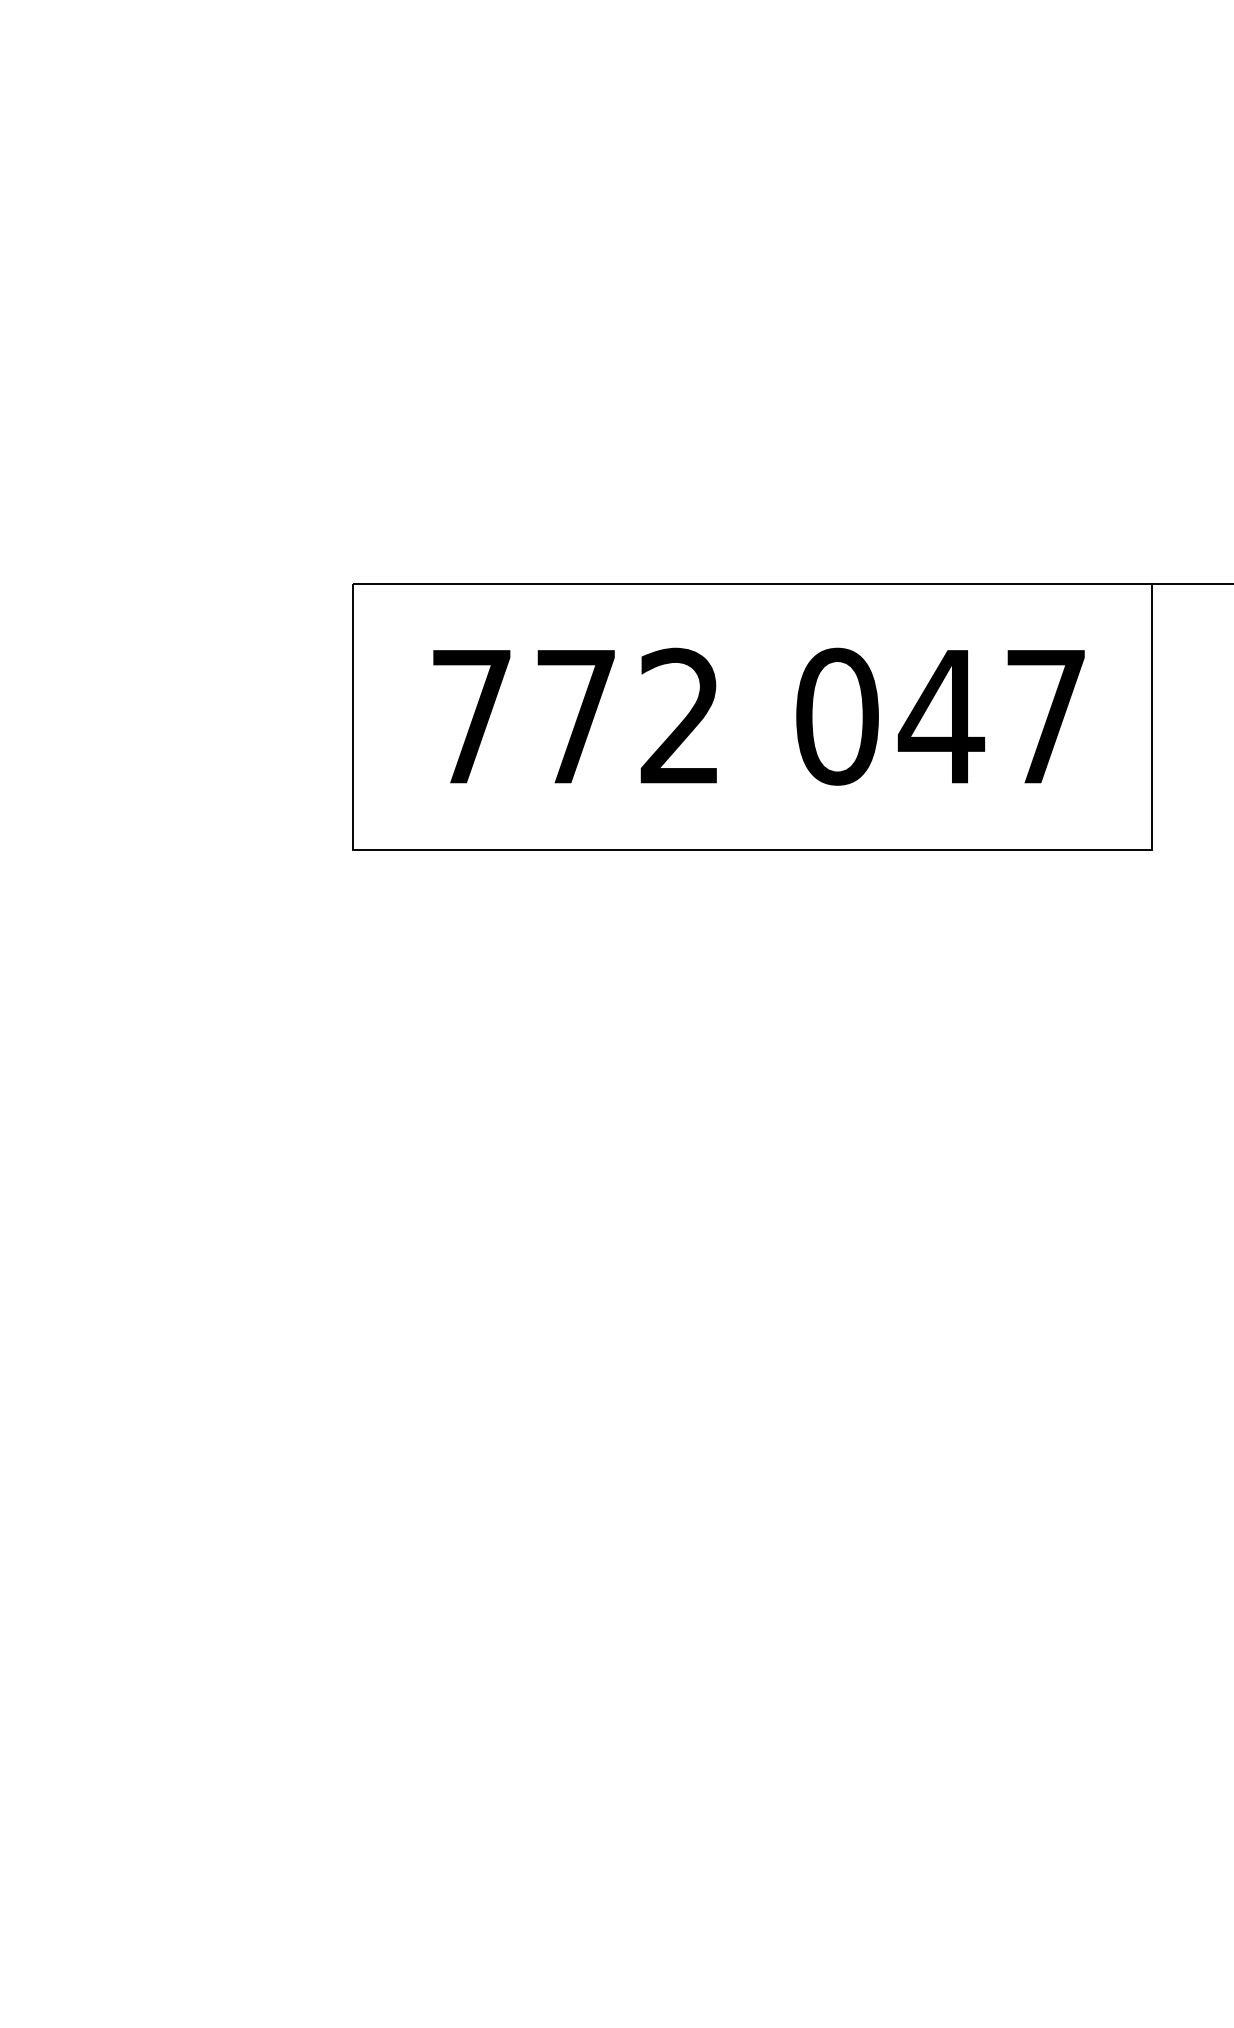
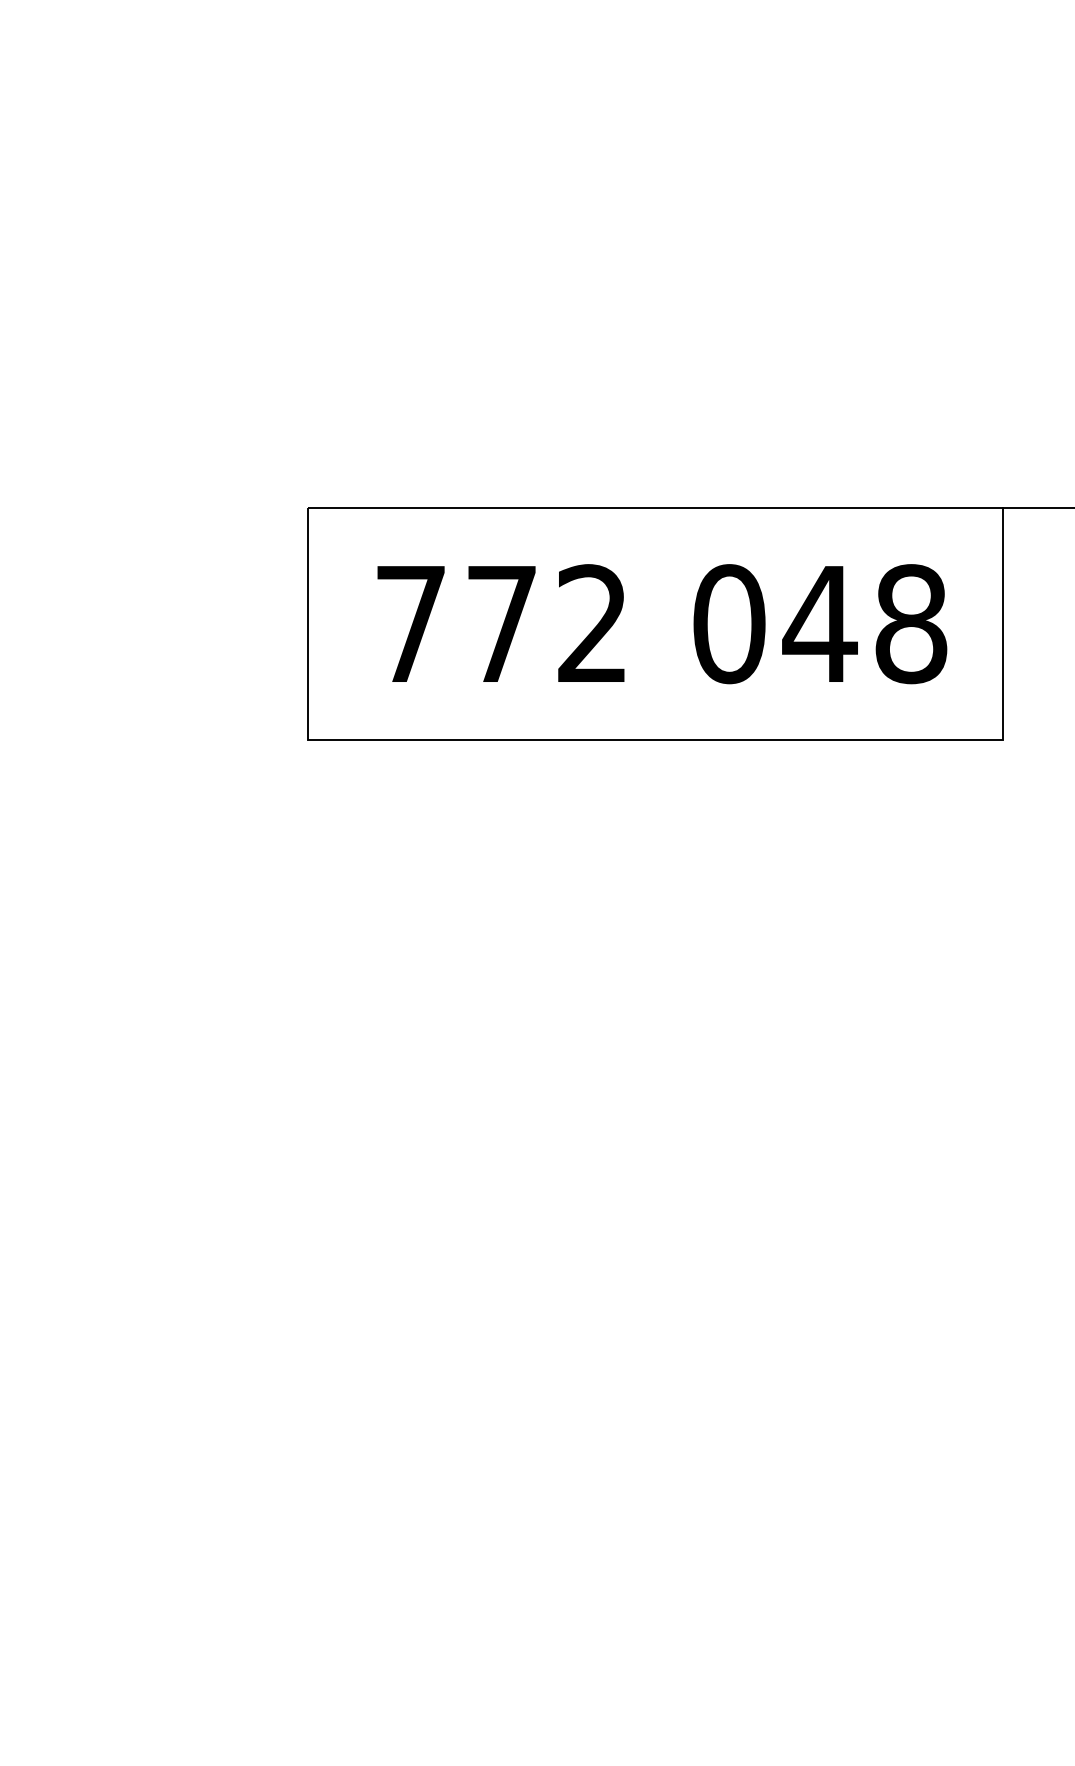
text: (1046, 716) -> (911, 623), 047 -> 048

